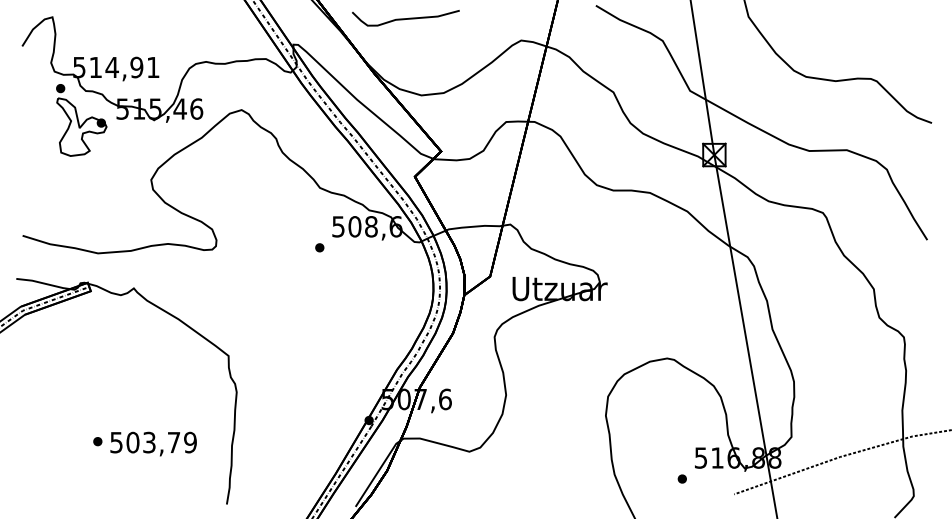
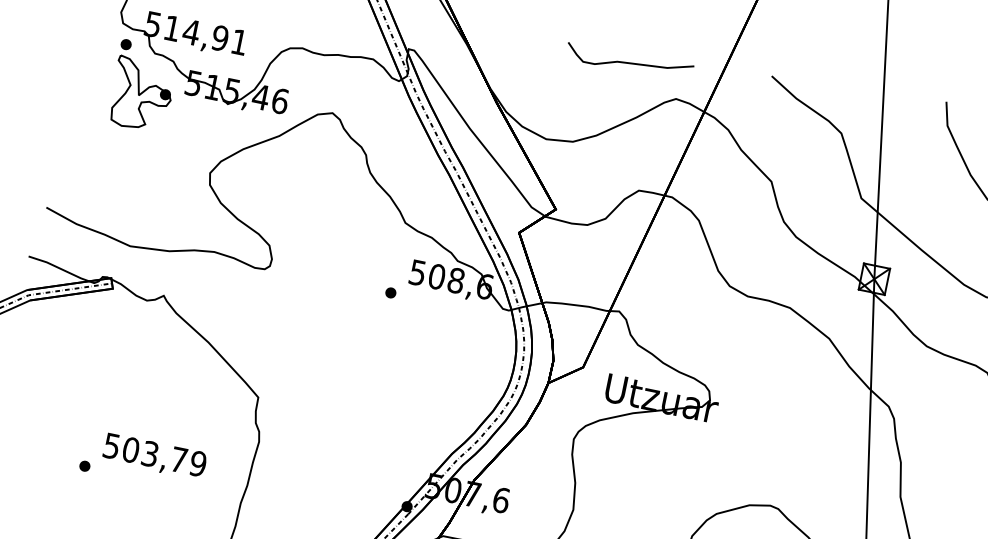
curve: (405, 18) -> (629, 62), moved
text: (153, 443) -> (154, 456), moved

